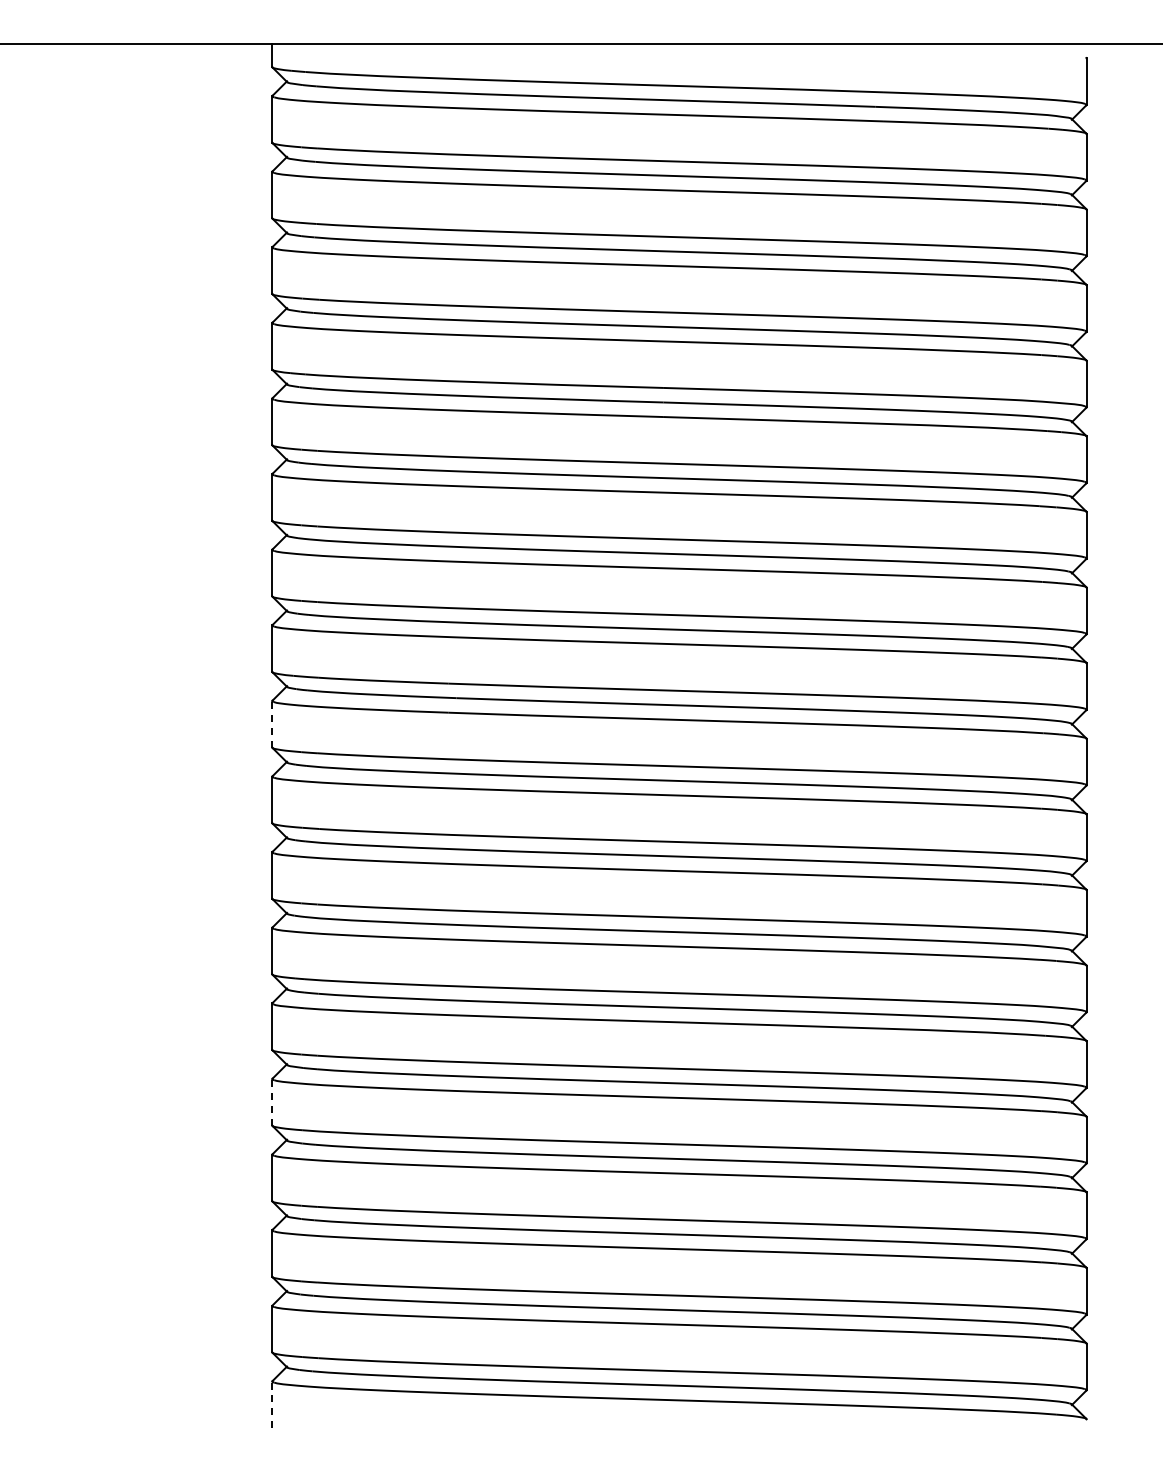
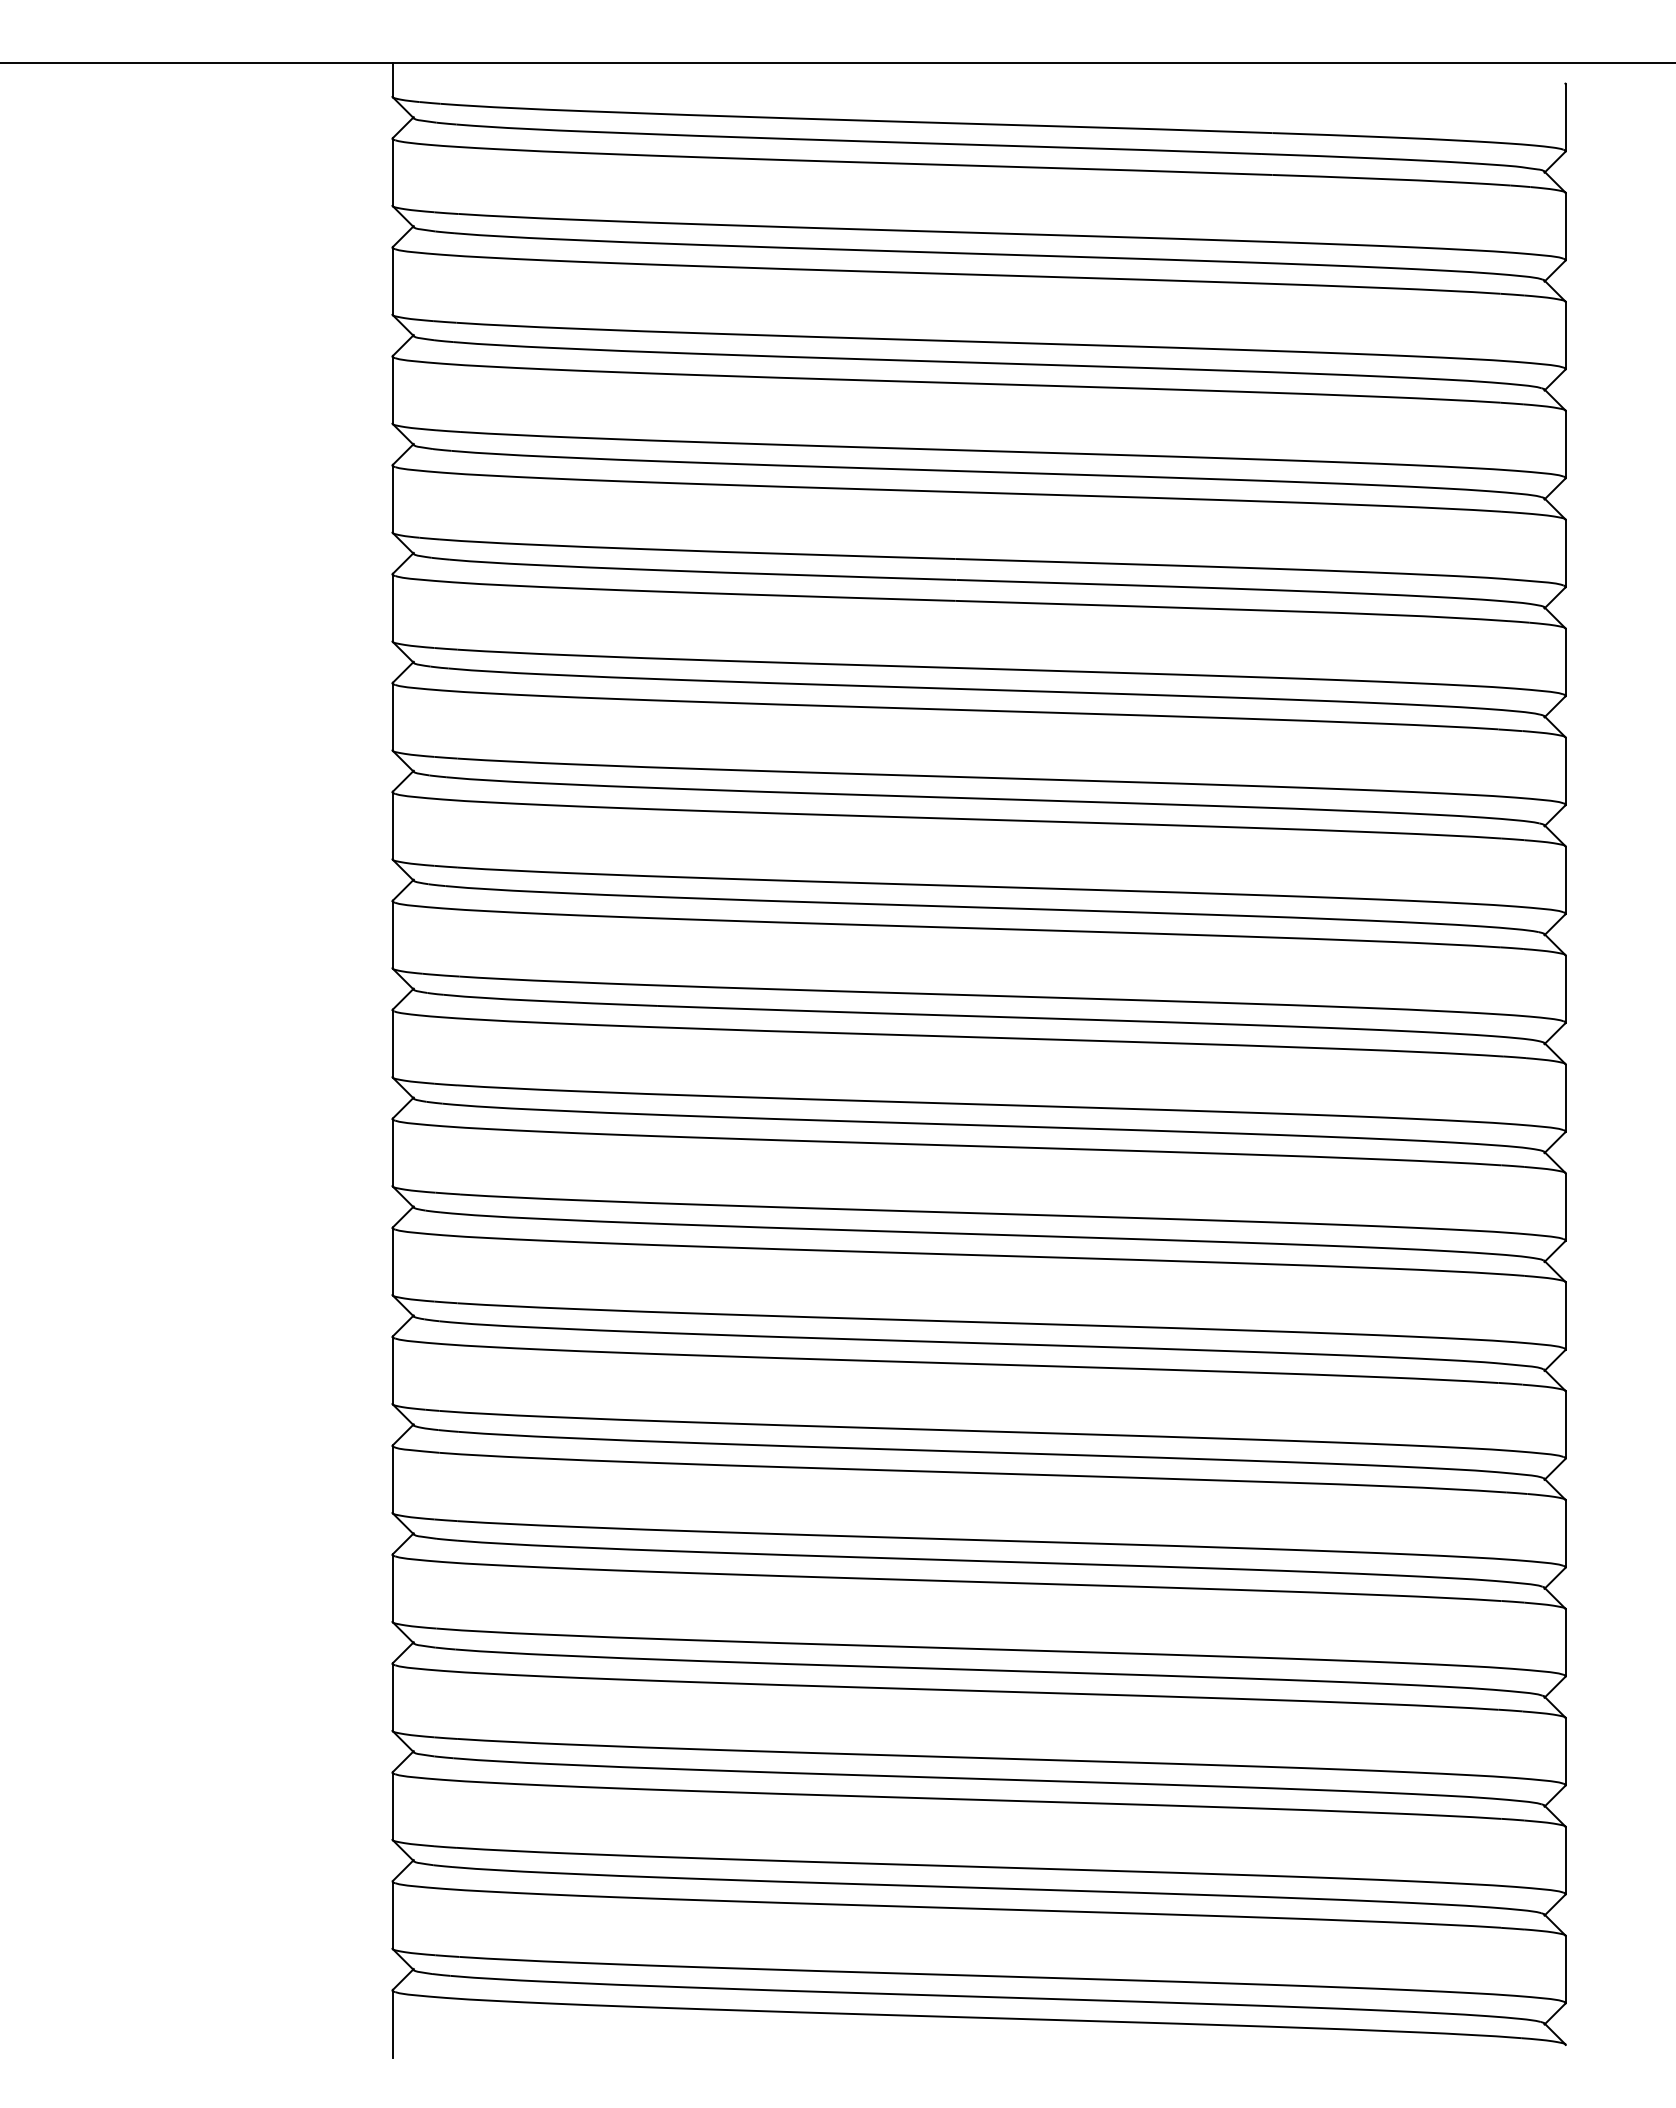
line: (272, 723) -> (392, 1042), dashed -> solid
line: (272, 1101) -> (392, 1587), dashed -> solid
line: (272, 1404) -> (392, 2023), dashed -> solid

